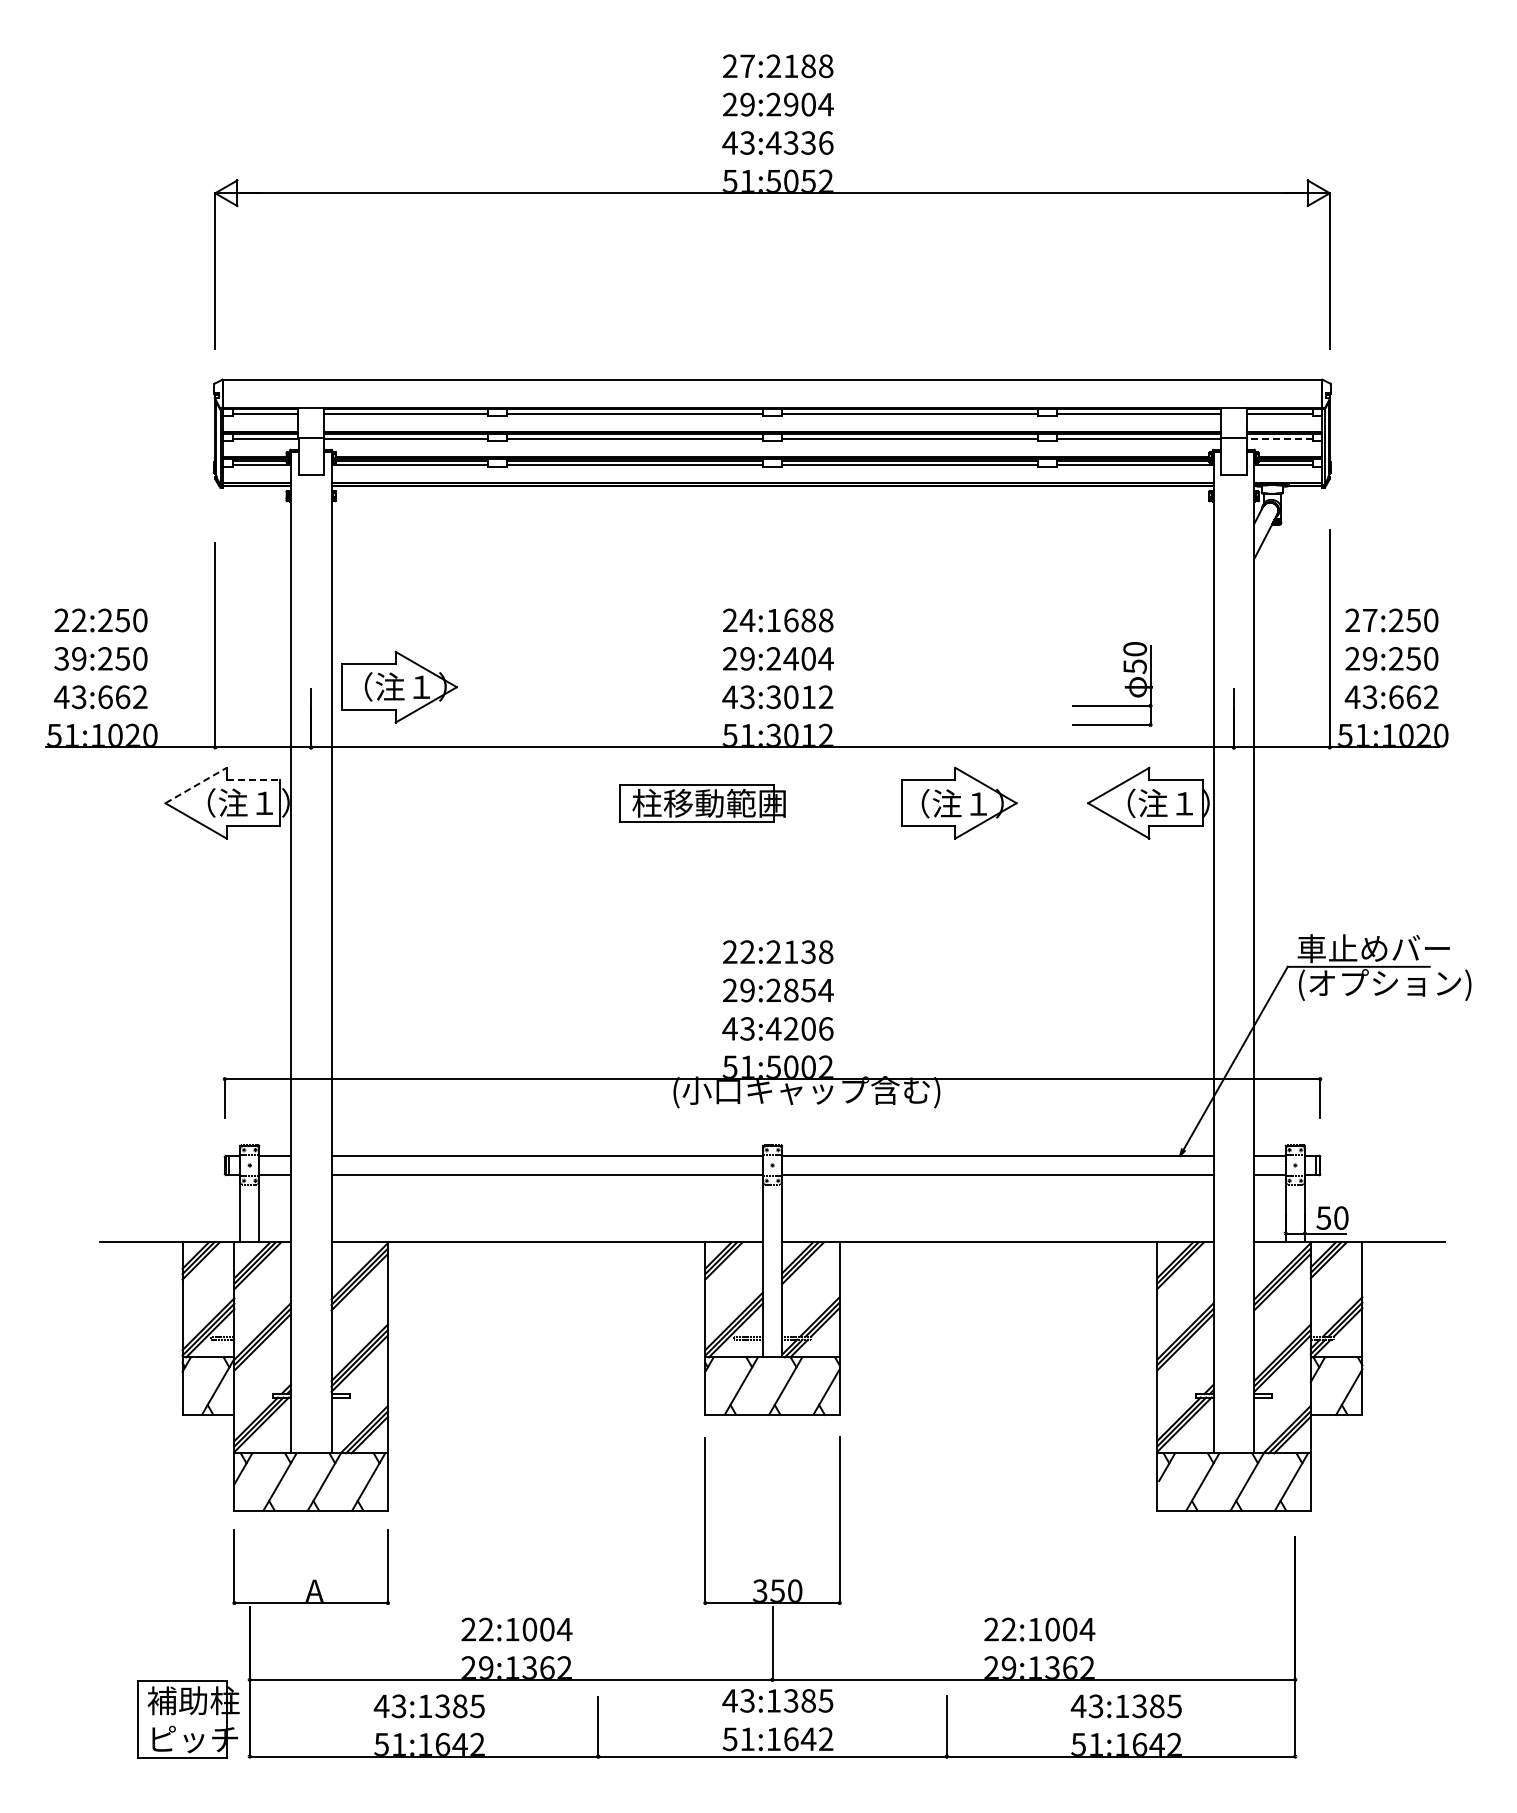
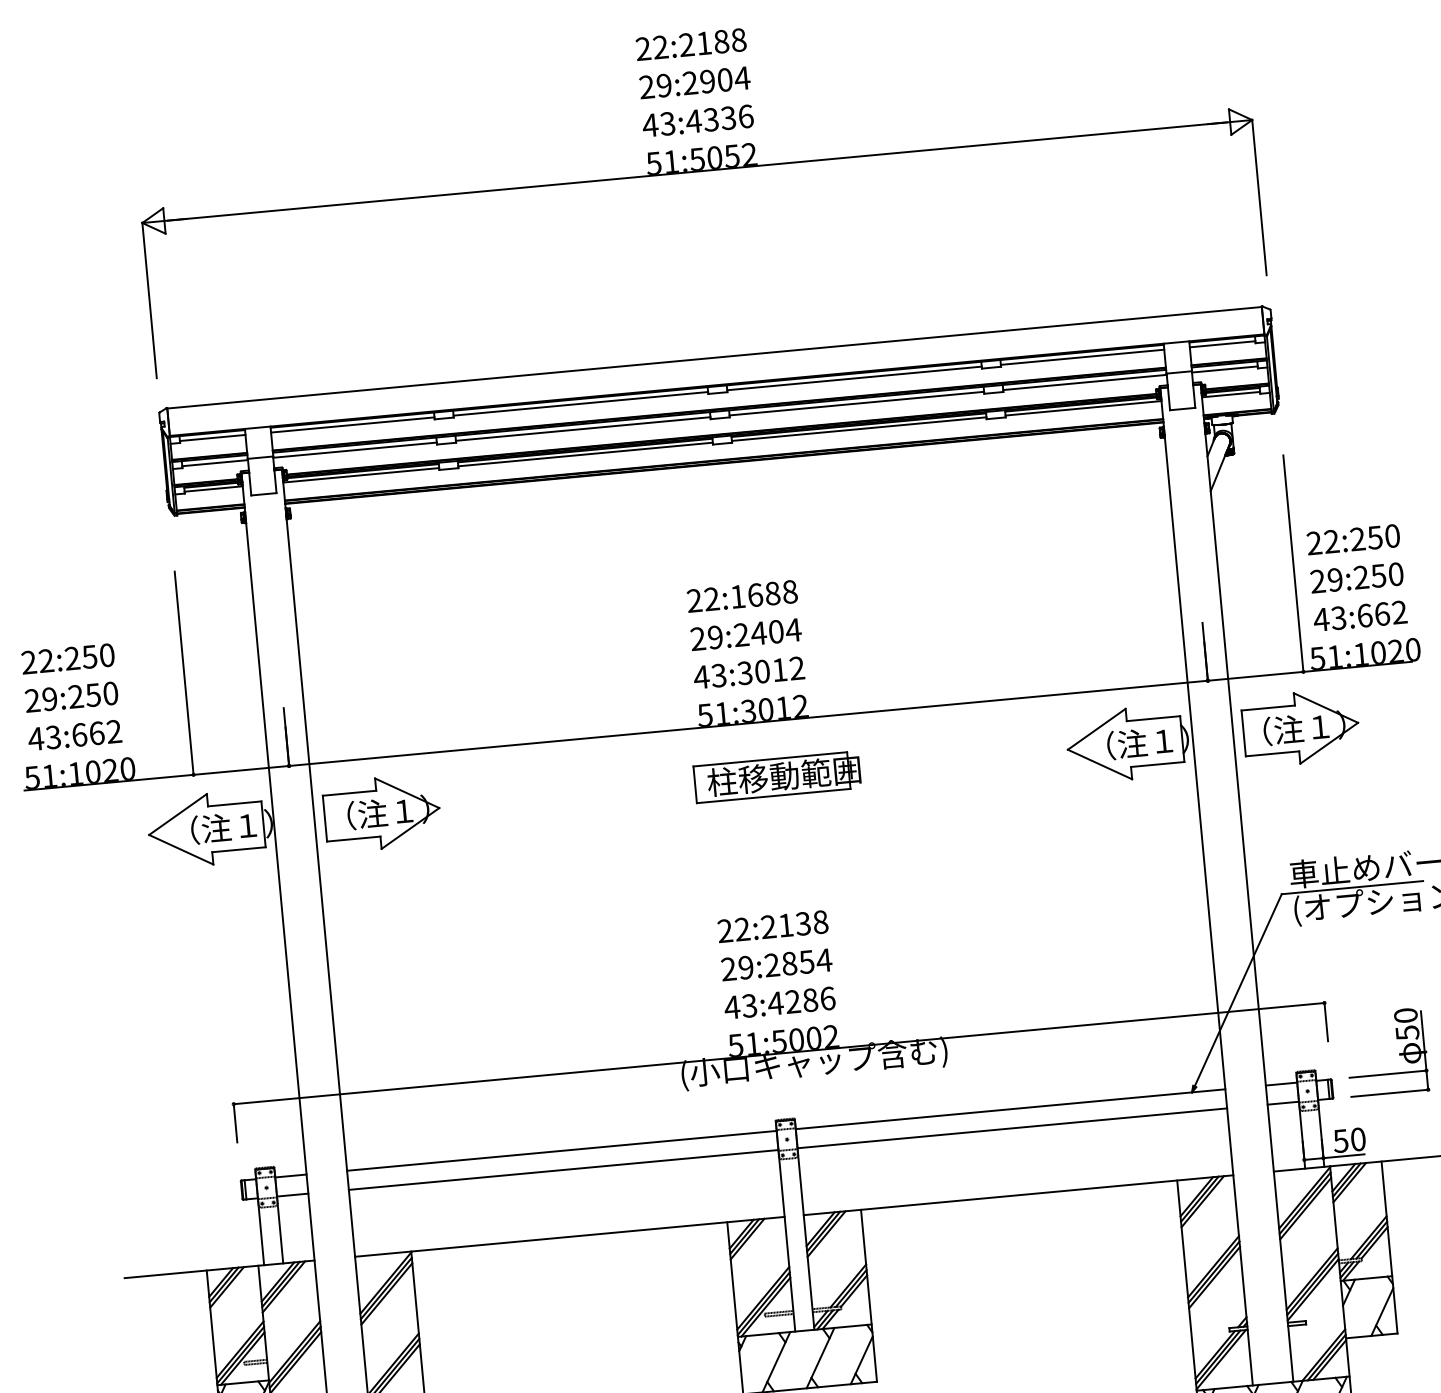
text: (747, 65) -> (660, 46), 27:2188 -> 22:2188
line: (1279, 439) -> (1224, 369), dashed -> solid
text: (747, 619) -> (711, 598), 24:1688 -> 22:1688
text: (1369, 619) -> (1331, 540), 27:250 -> 22:250
text: (61, 658) -> (32, 700), 39:250 -> 29:250
part: (399, 686) -> (382, 812), moved
part: (1124, 686) -> (1398, 1053), moved
line: (253, 780) -> (234, 804), dashed -> solid
line: (196, 785) -> (178, 814), dashed -> solid
part: (959, 802) -> (1301, 727), moved
part: (702, 803) -> (777, 776), moved
text: (808, 1028) -> (810, 999), 43:4206 -> 43:4286

